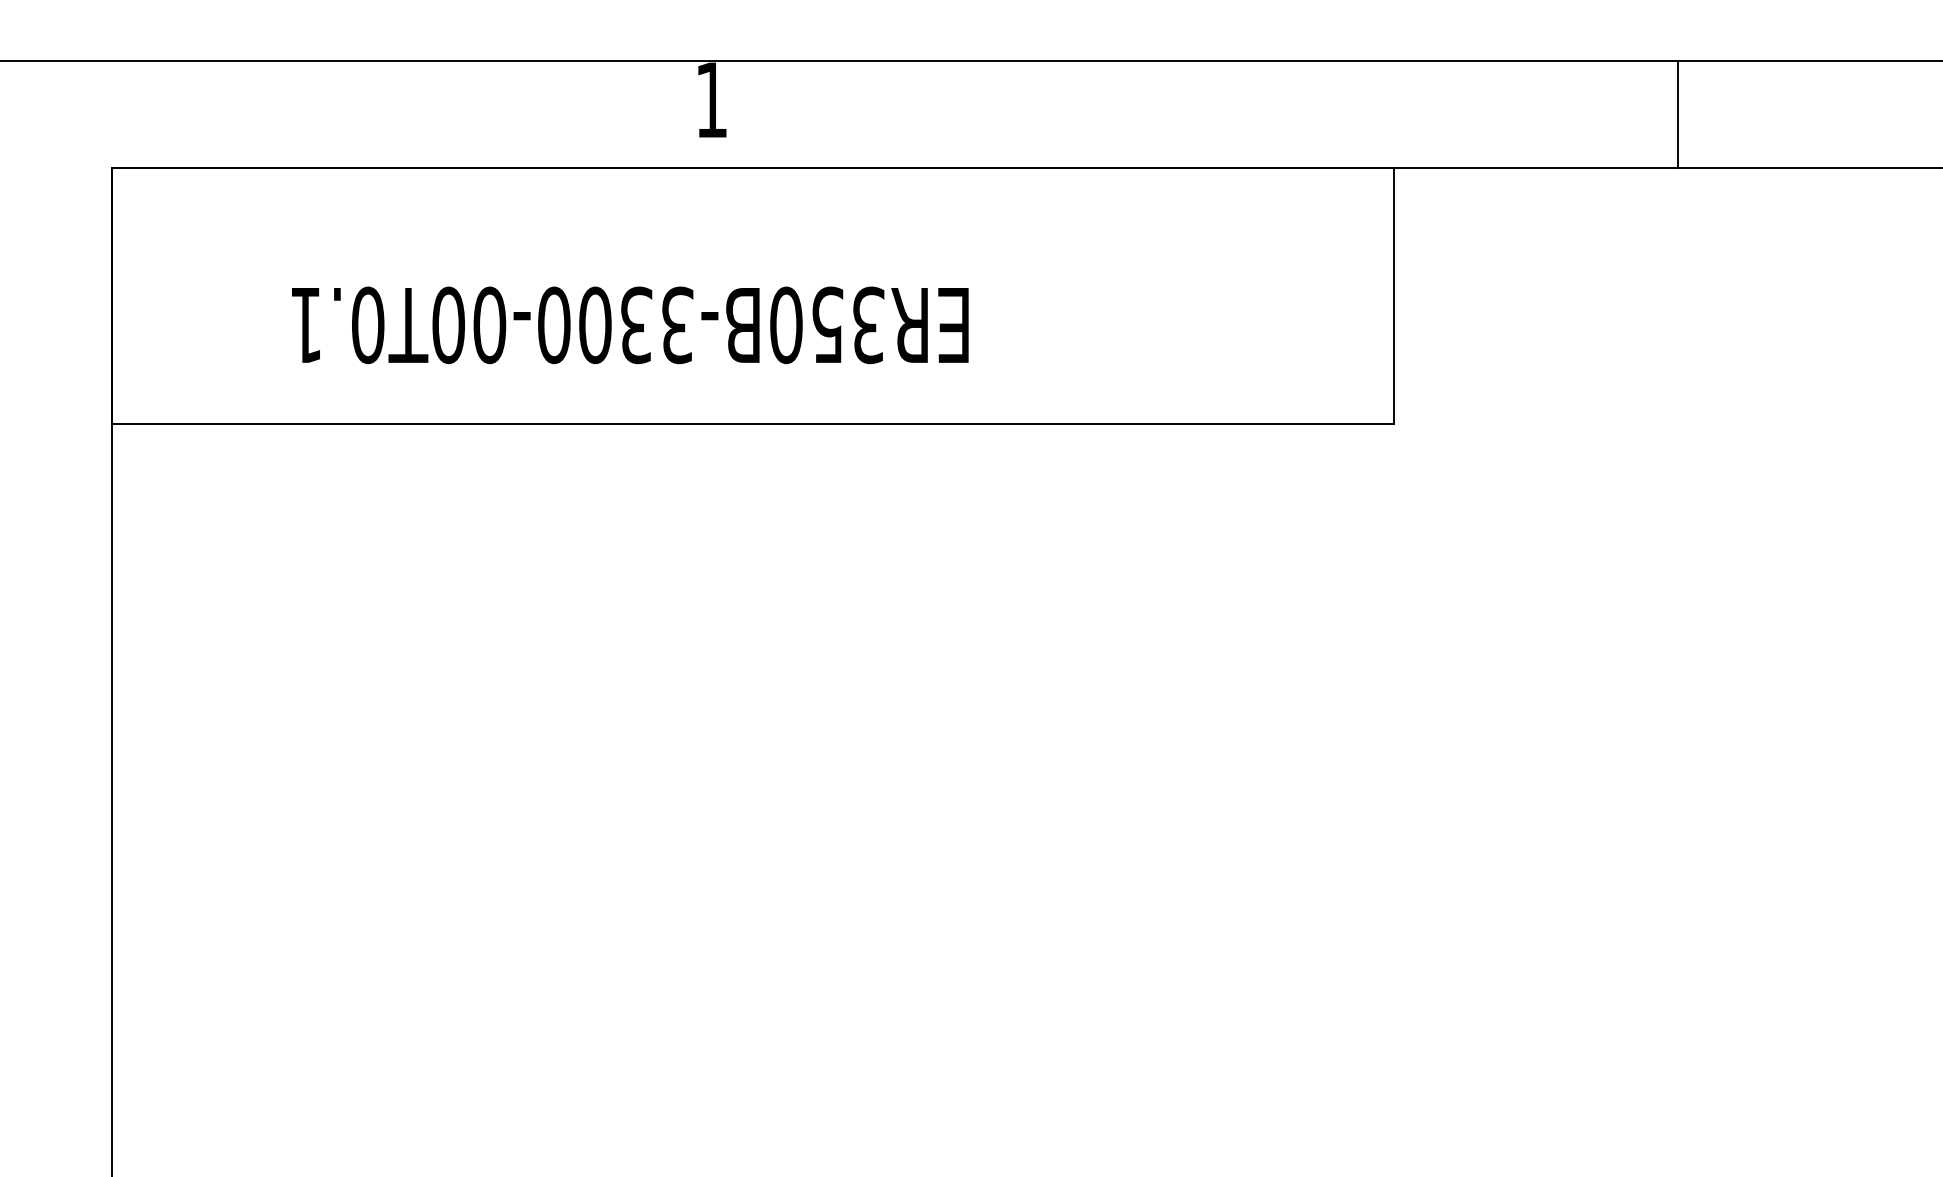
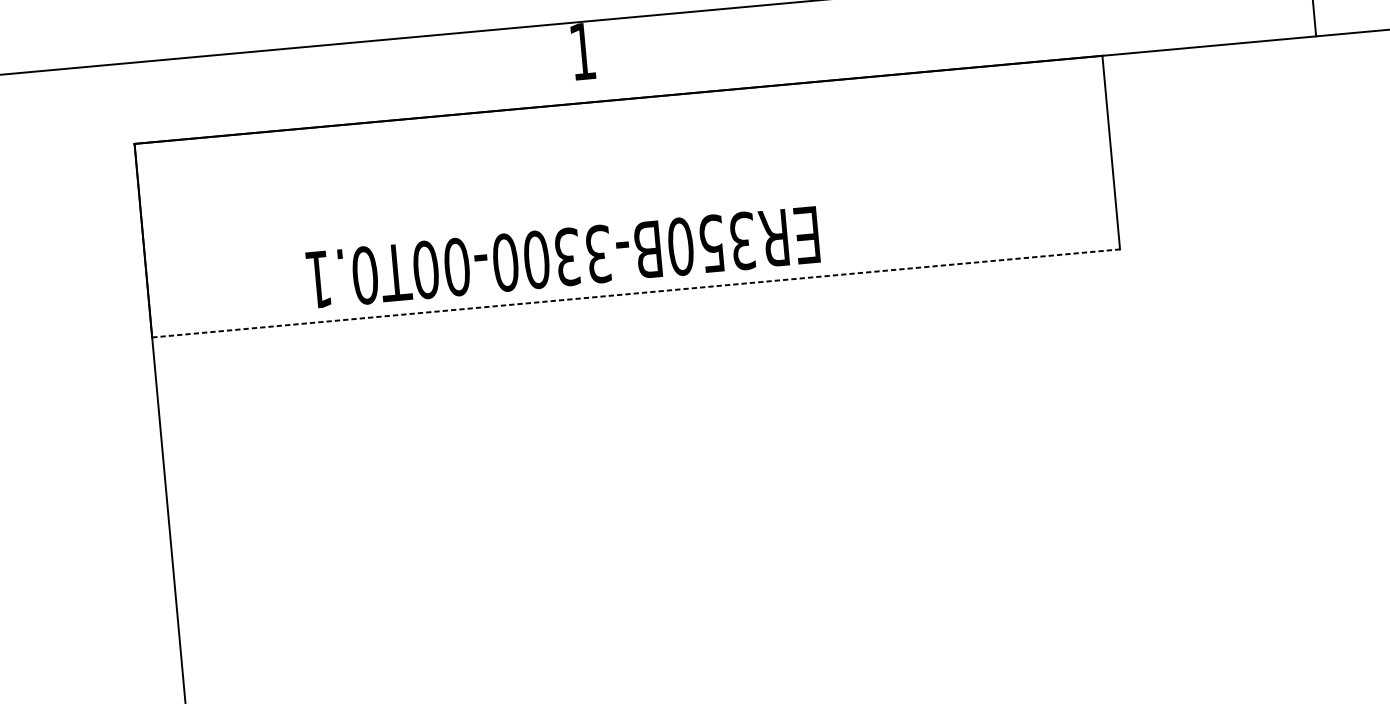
text: (630, 325) -> (563, 257), moved
line: (753, 424) -> (636, 293), solid -> dashed

